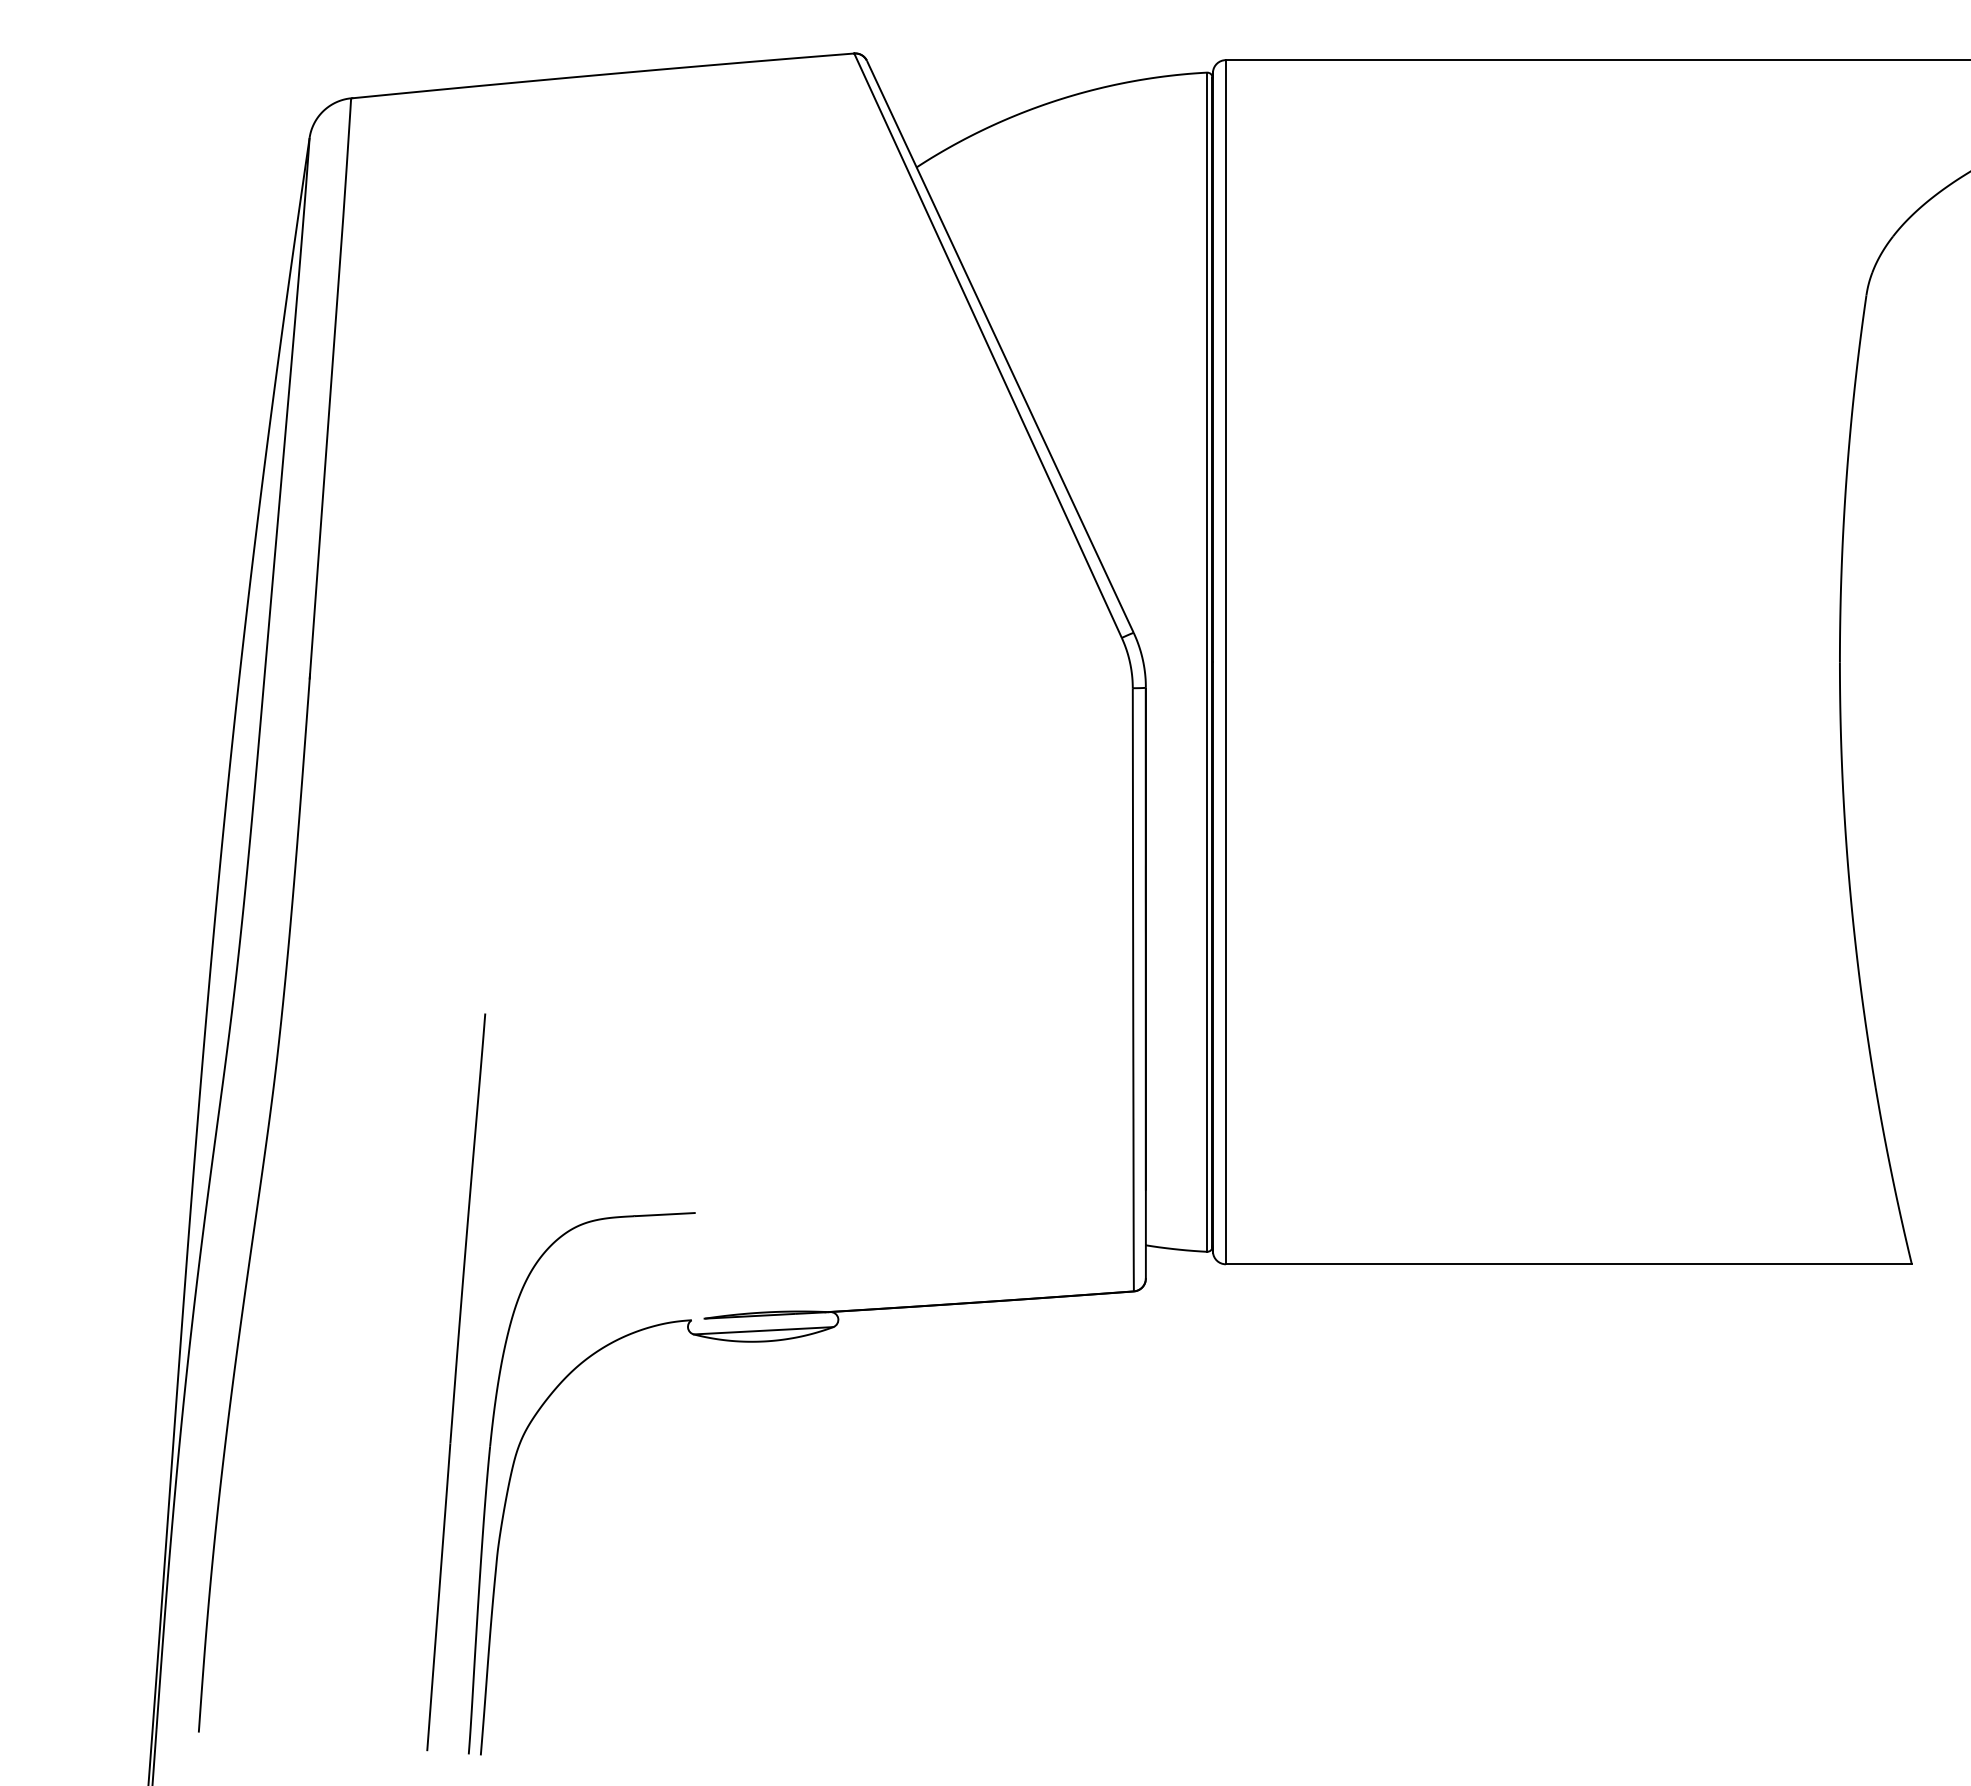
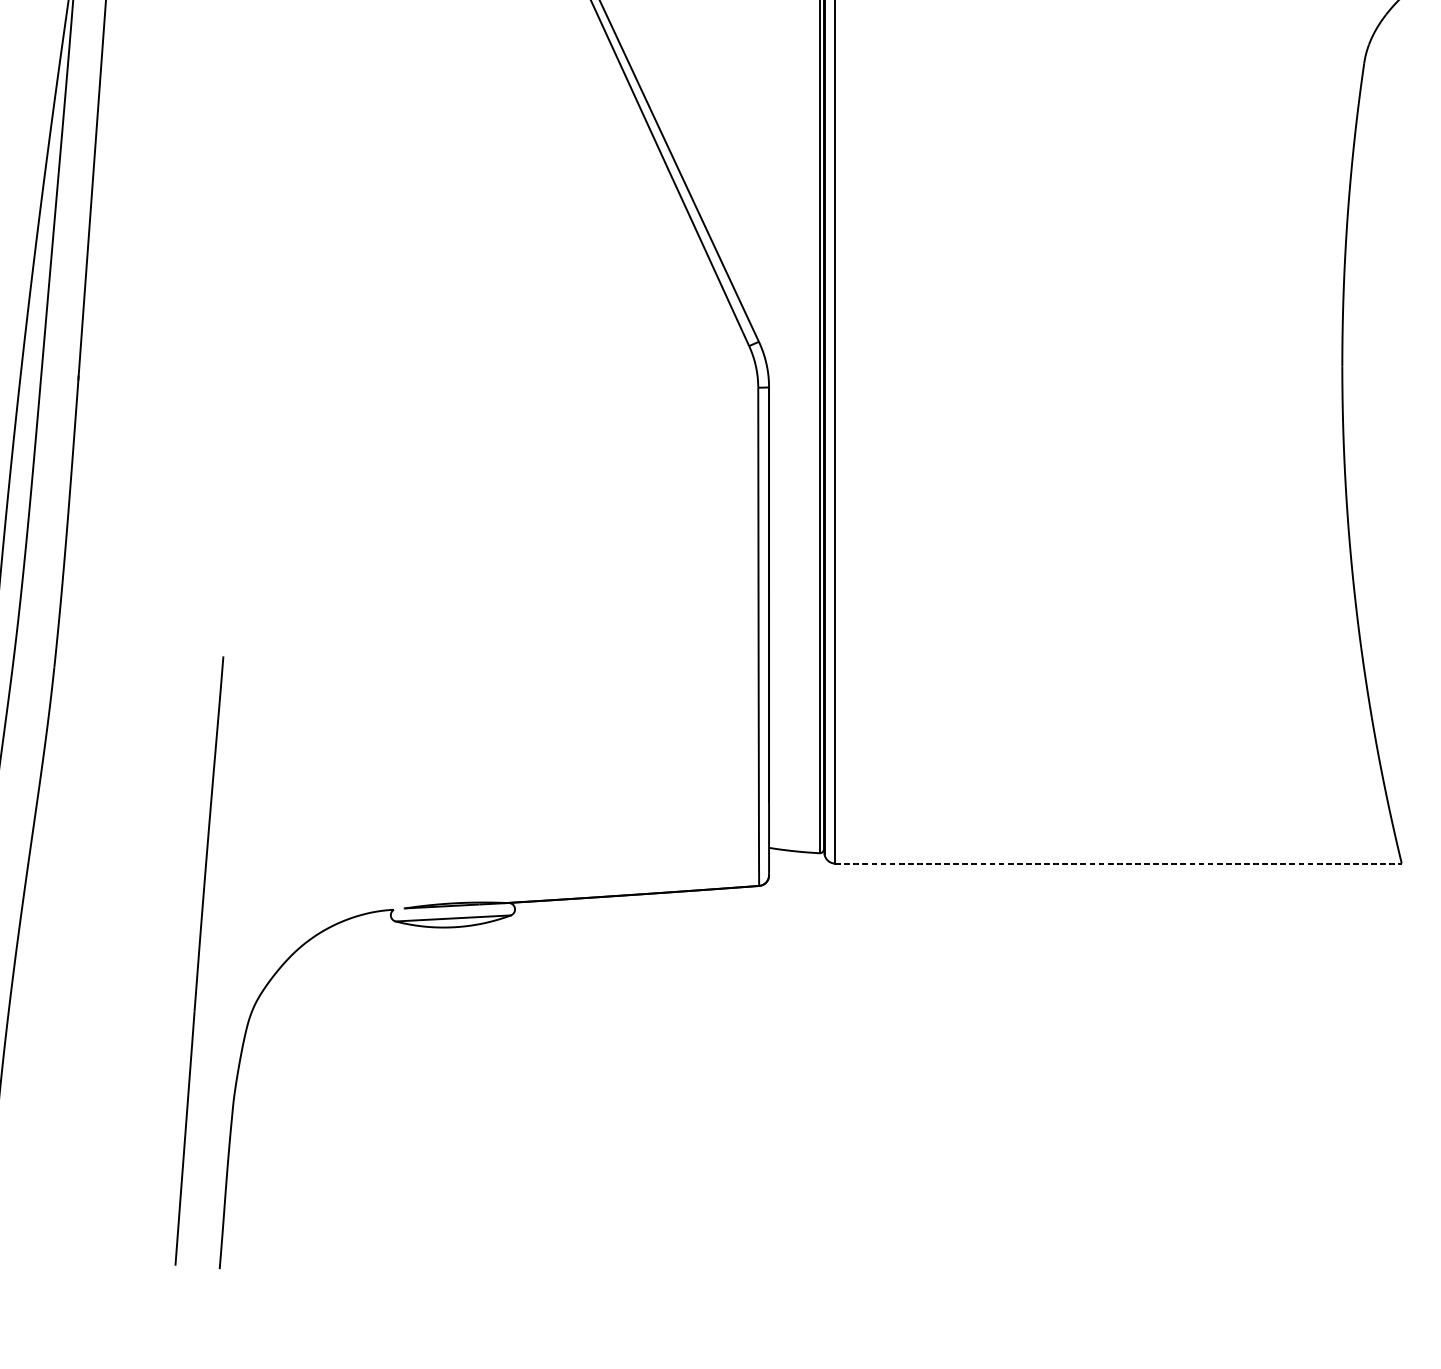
line: (1568, 1264) -> (1118, 863), solid -> dashed
part: (488, 1478) -> (226, 1040), removed

